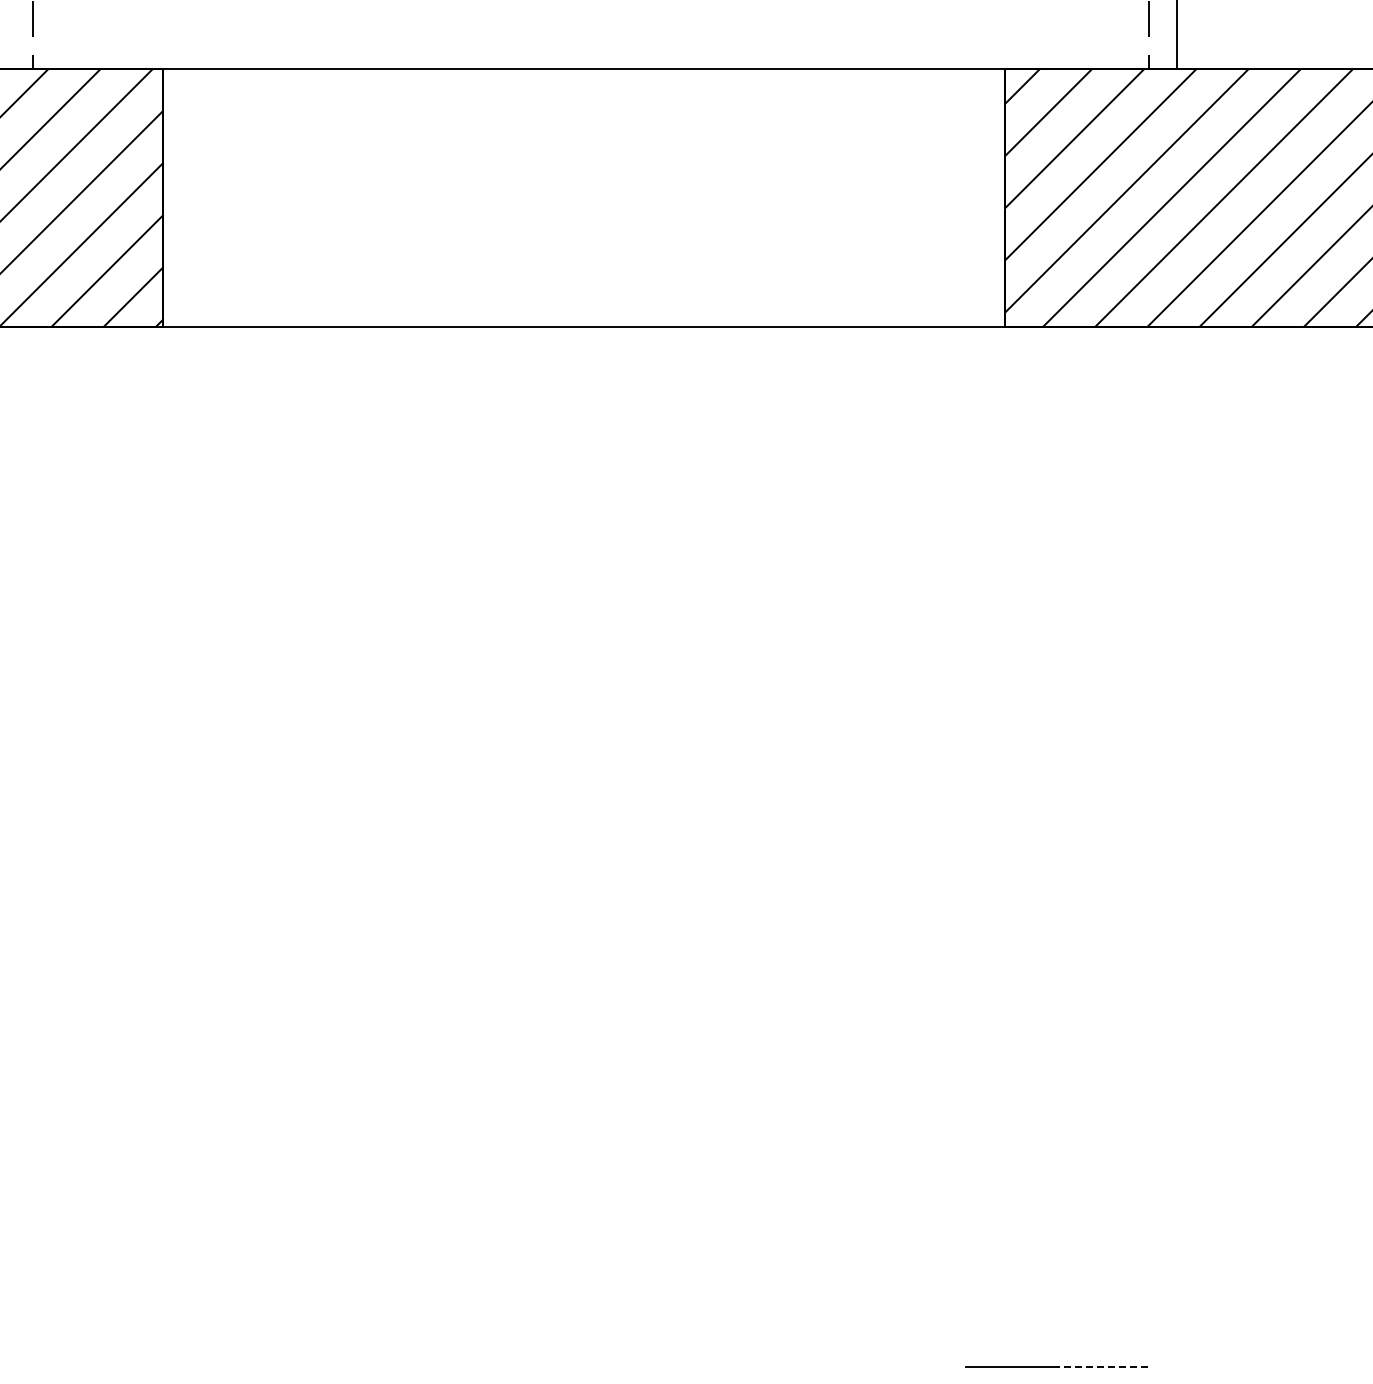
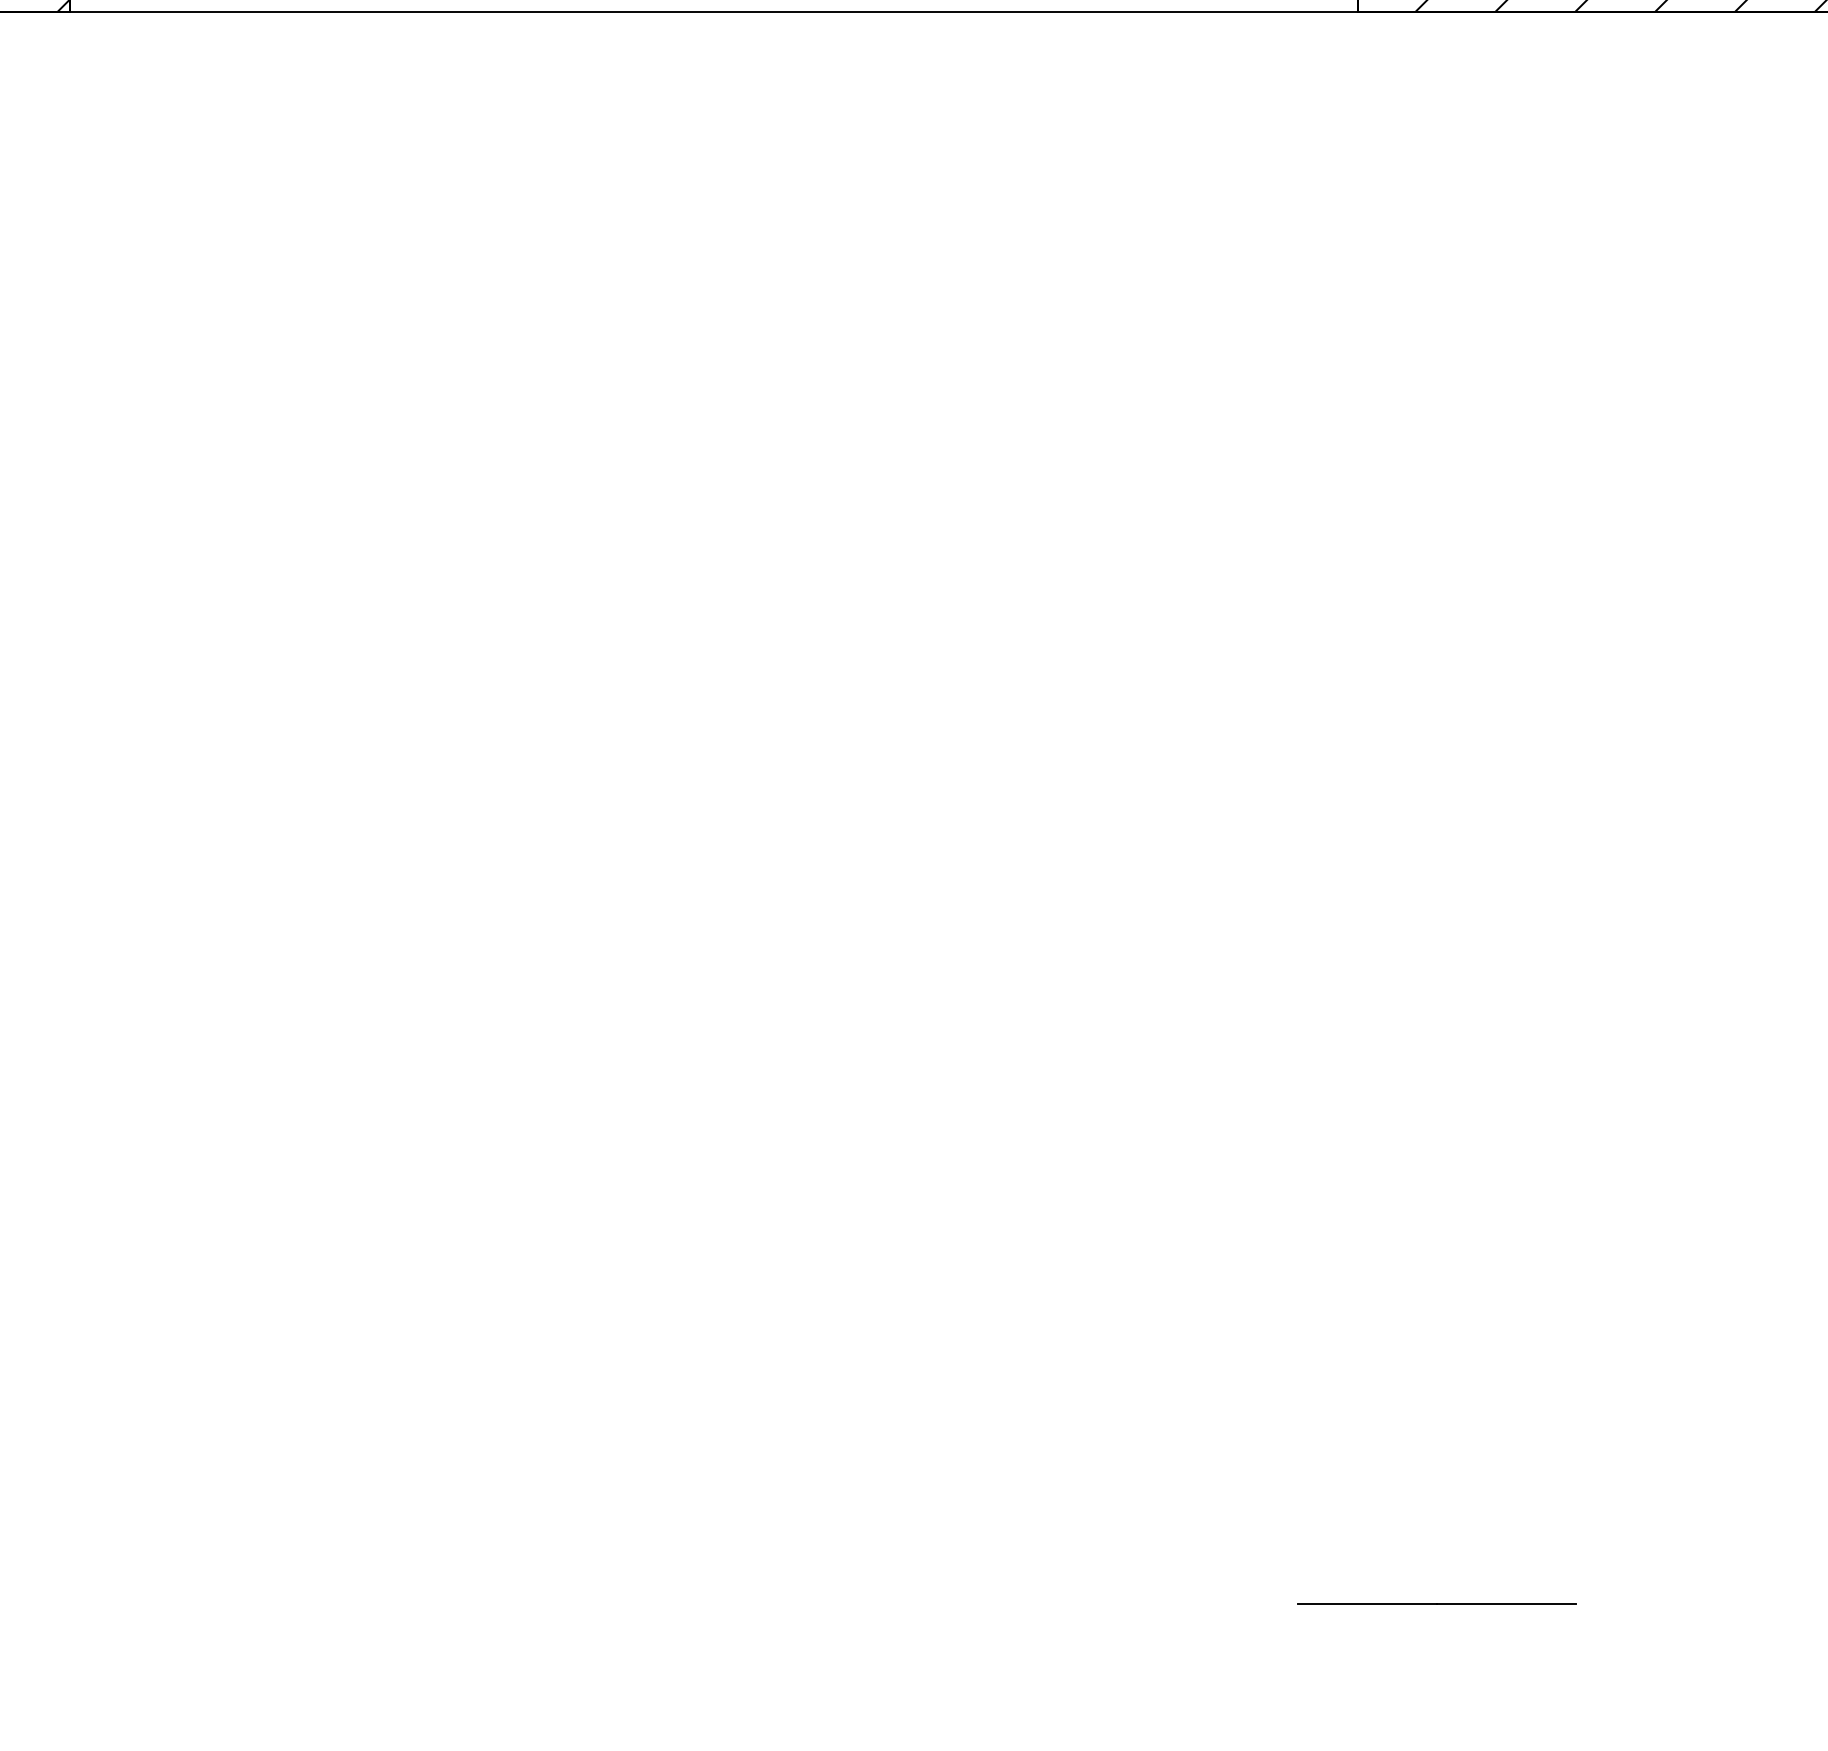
line: (1102, 1367) -> (1506, 1604), dashed -> solid

